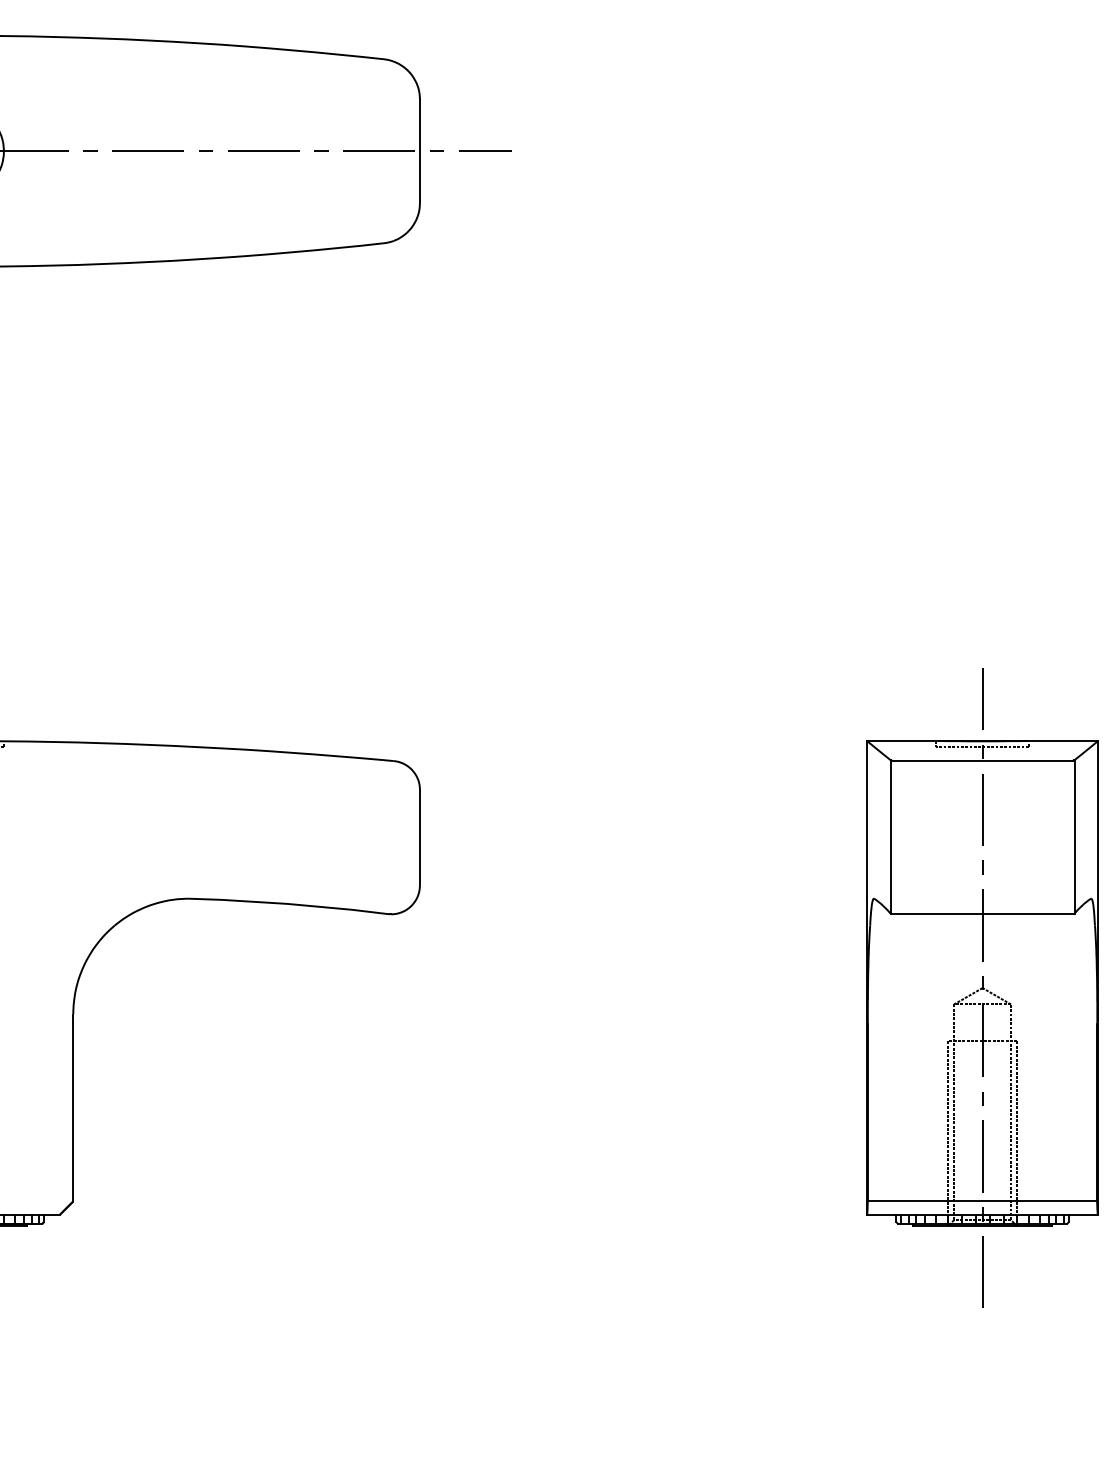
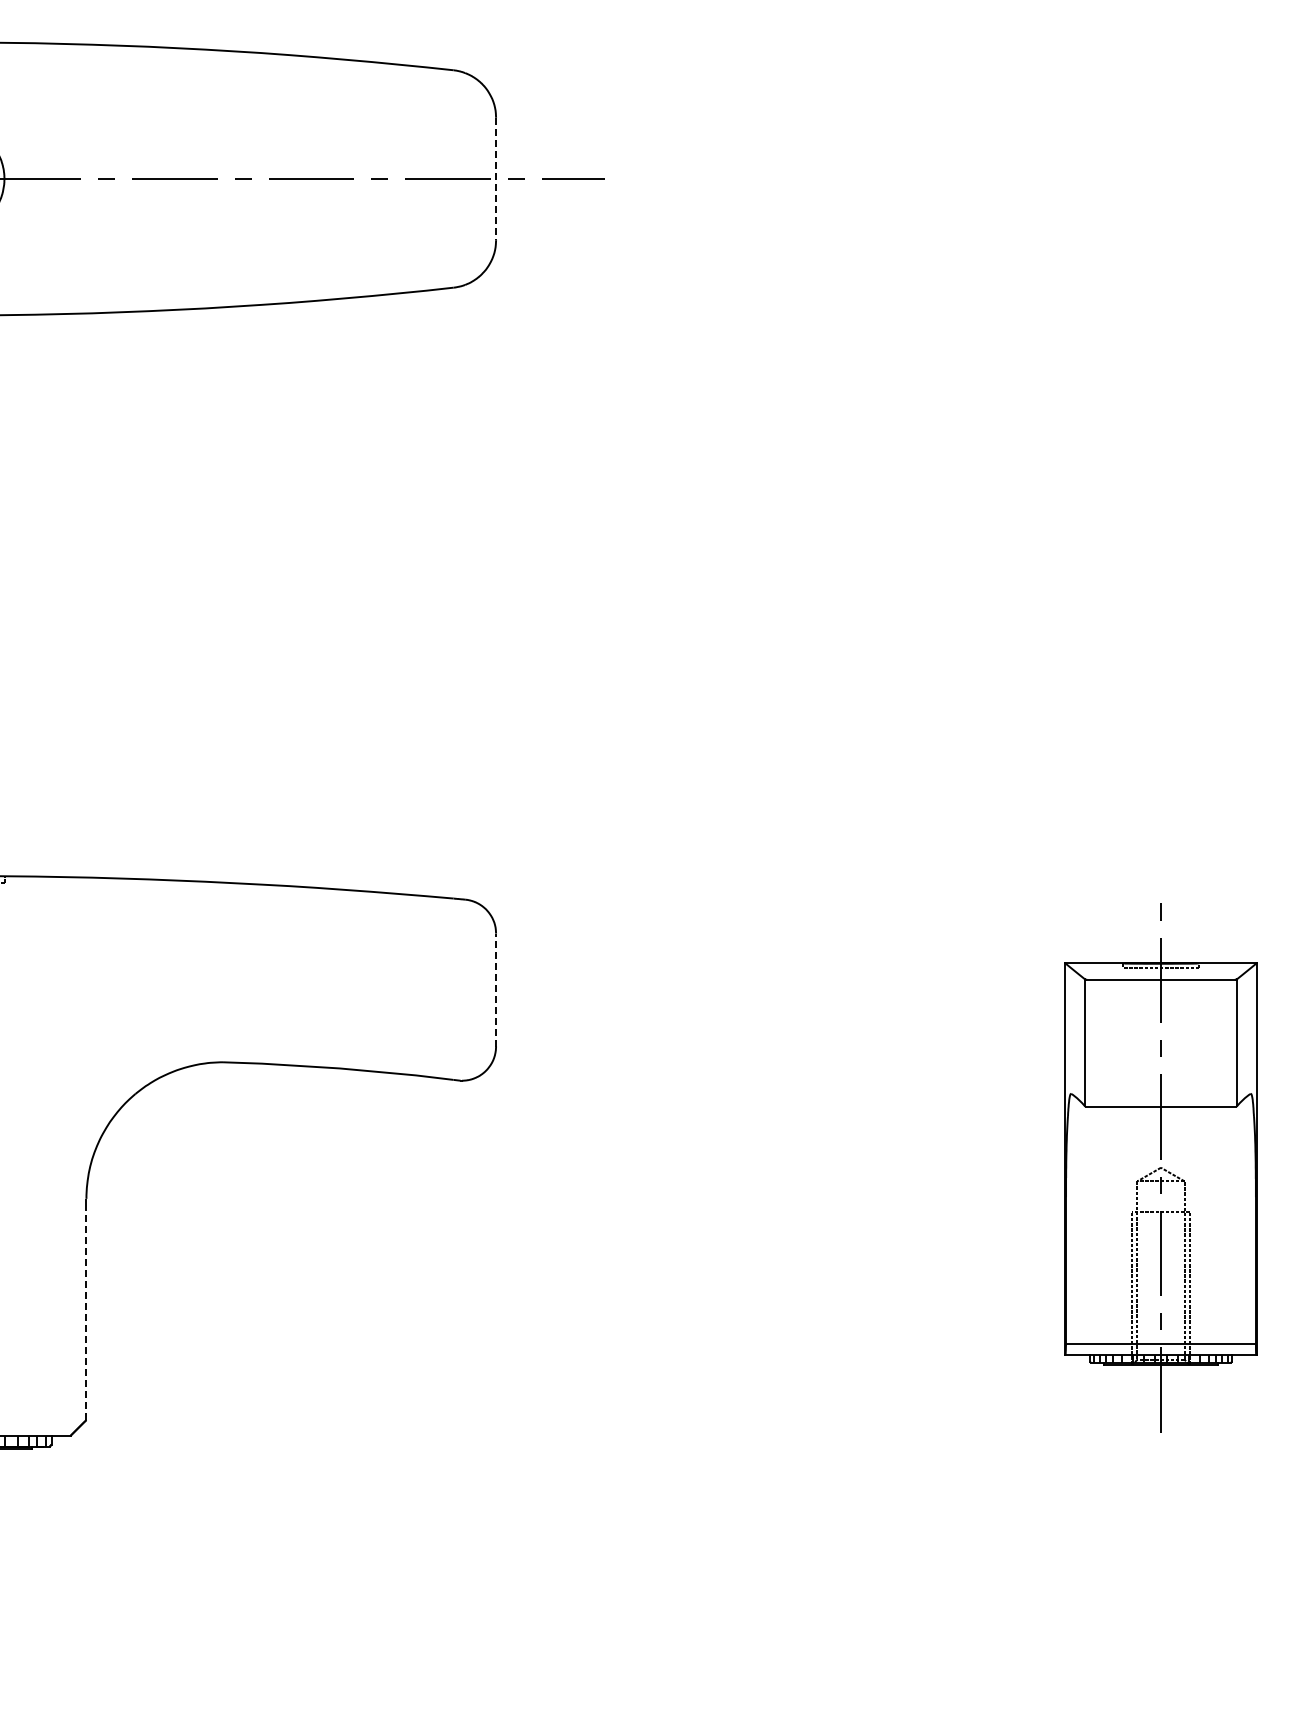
line: (420, 151) -> (496, 179), solid -> dashed
line: (420, 837) -> (496, 989), solid -> dashed
part: (982, 987) -> (1160, 1167), size x0.7
line: (73, 1112) -> (86, 1314), solid -> dashed

